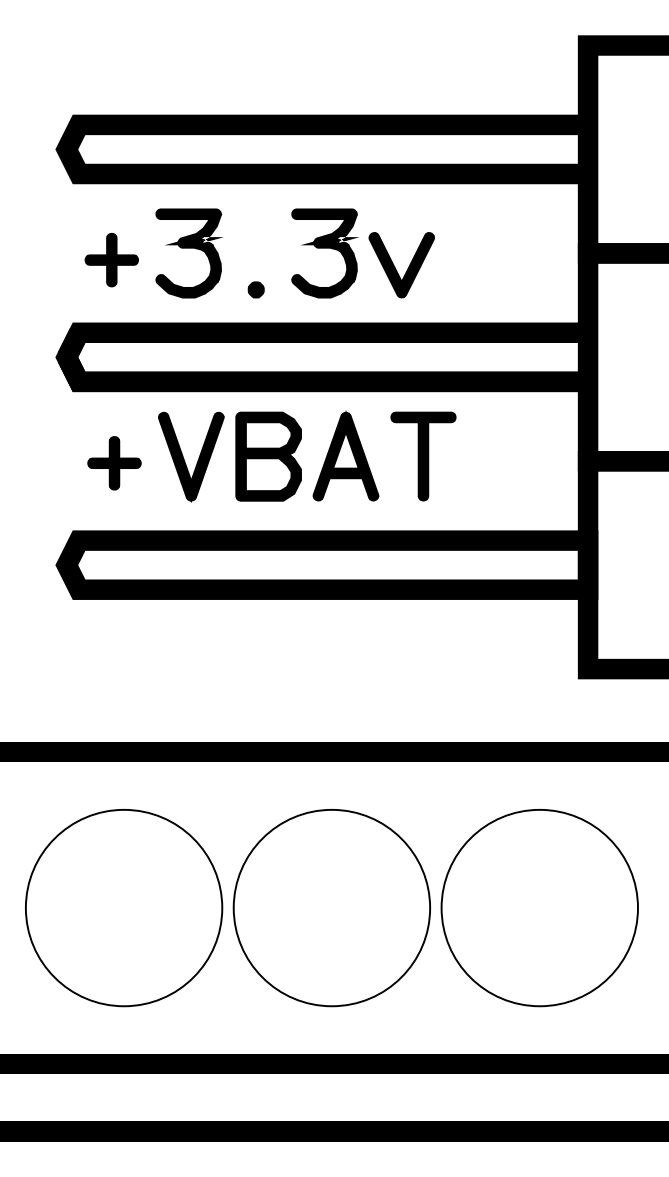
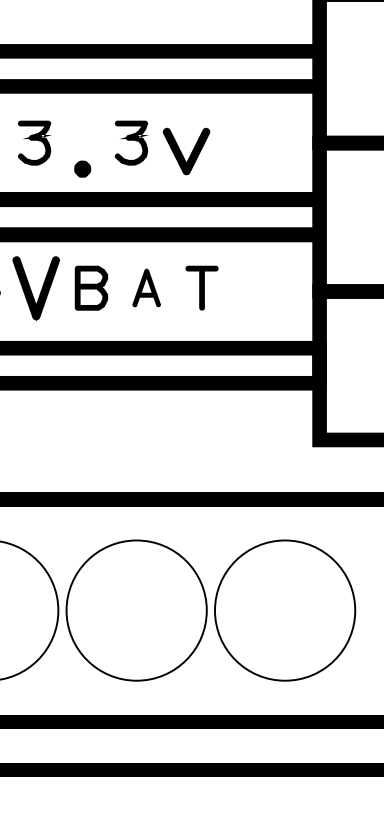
part: (189, 253) -> (34, 143), size x0.7
part: (324, 253) -> (131, 143), size x0.7
part: (255, 289) -> (82, 168), size x1.4
part: (345, 455) -> (146, 287), size x0.6
part: (268, 456) -> (91, 288), size x0.7
part: (423, 456) -> (202, 288), size x0.7

